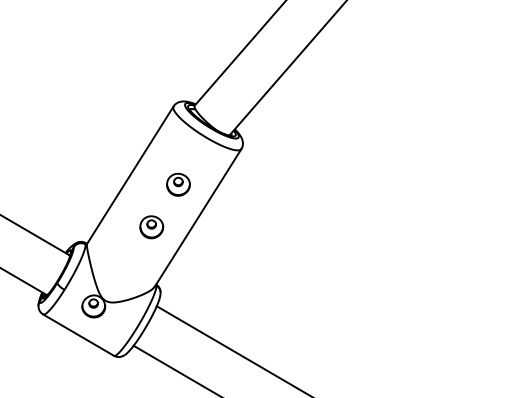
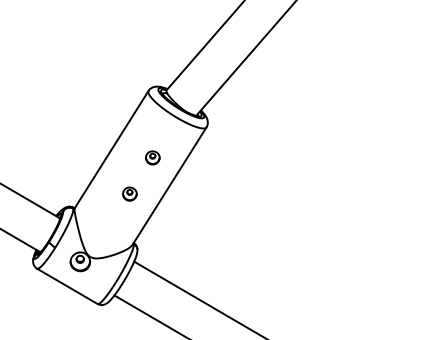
part: (178, 184) -> (152, 157), size x0.7
part: (151, 226) -> (129, 193), size x0.7

